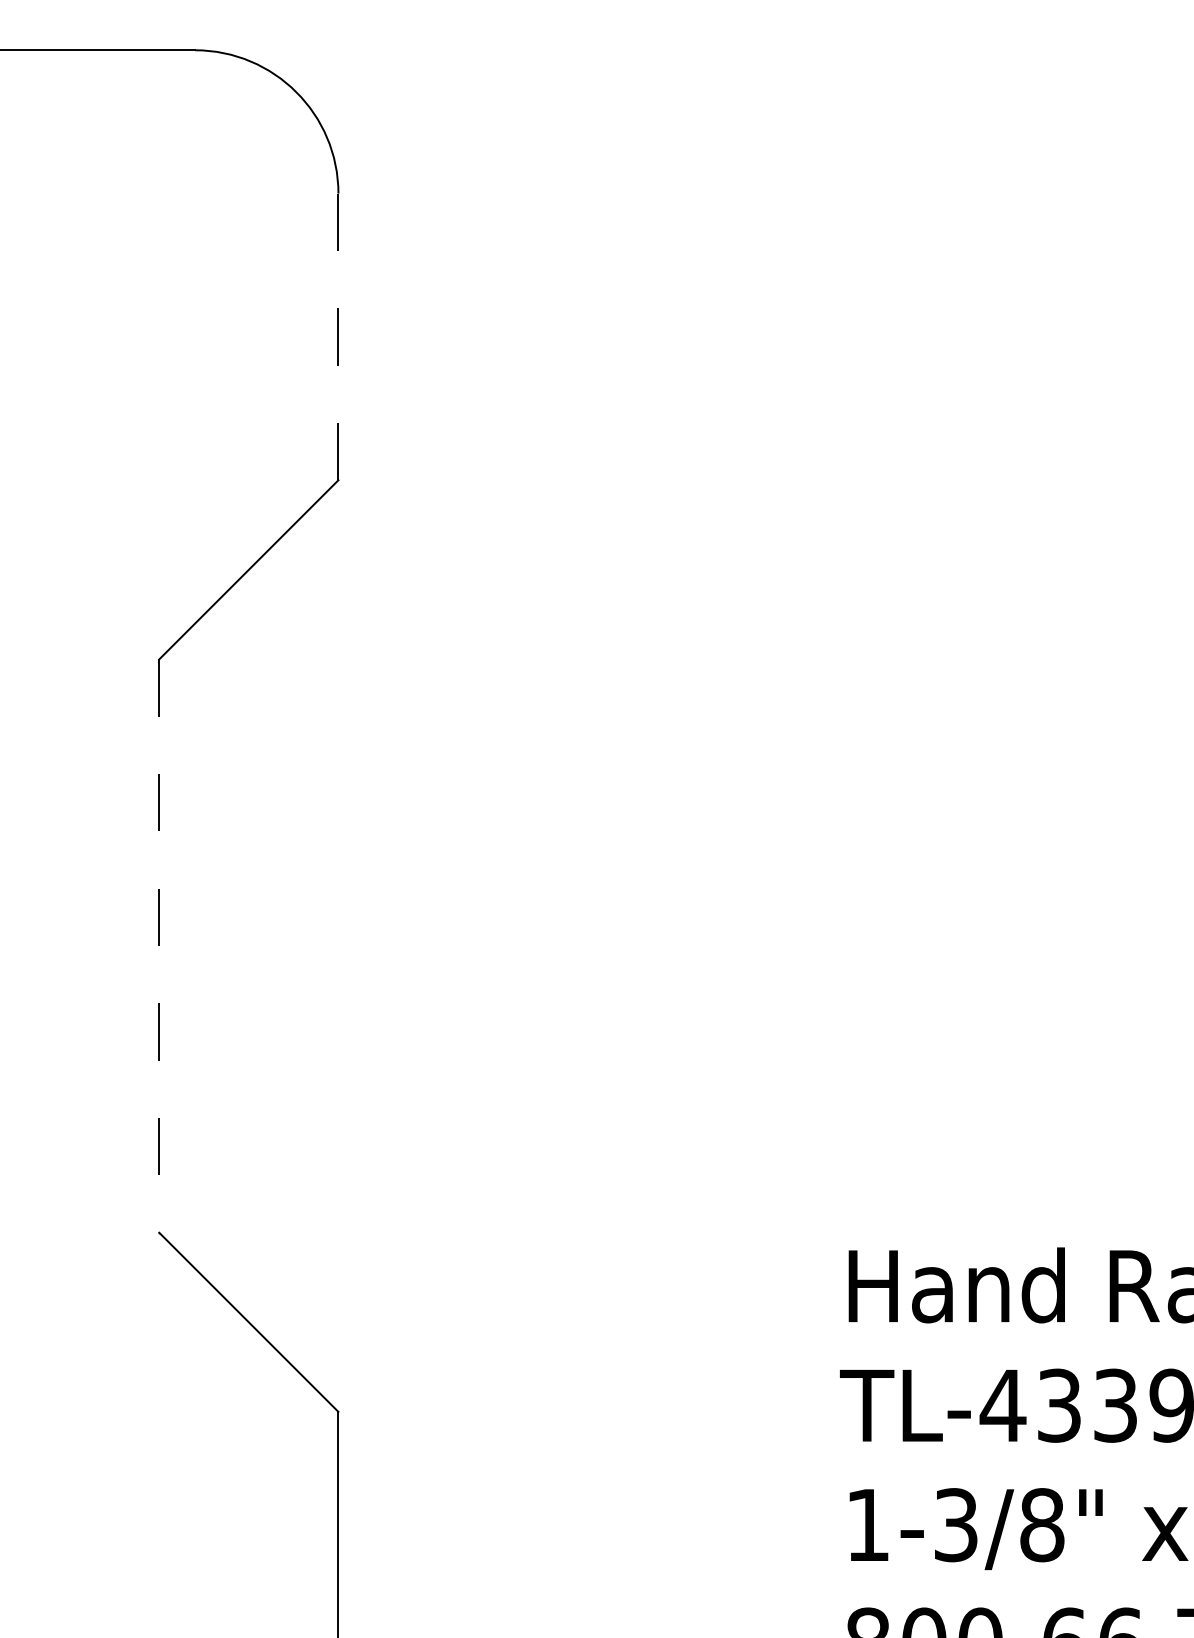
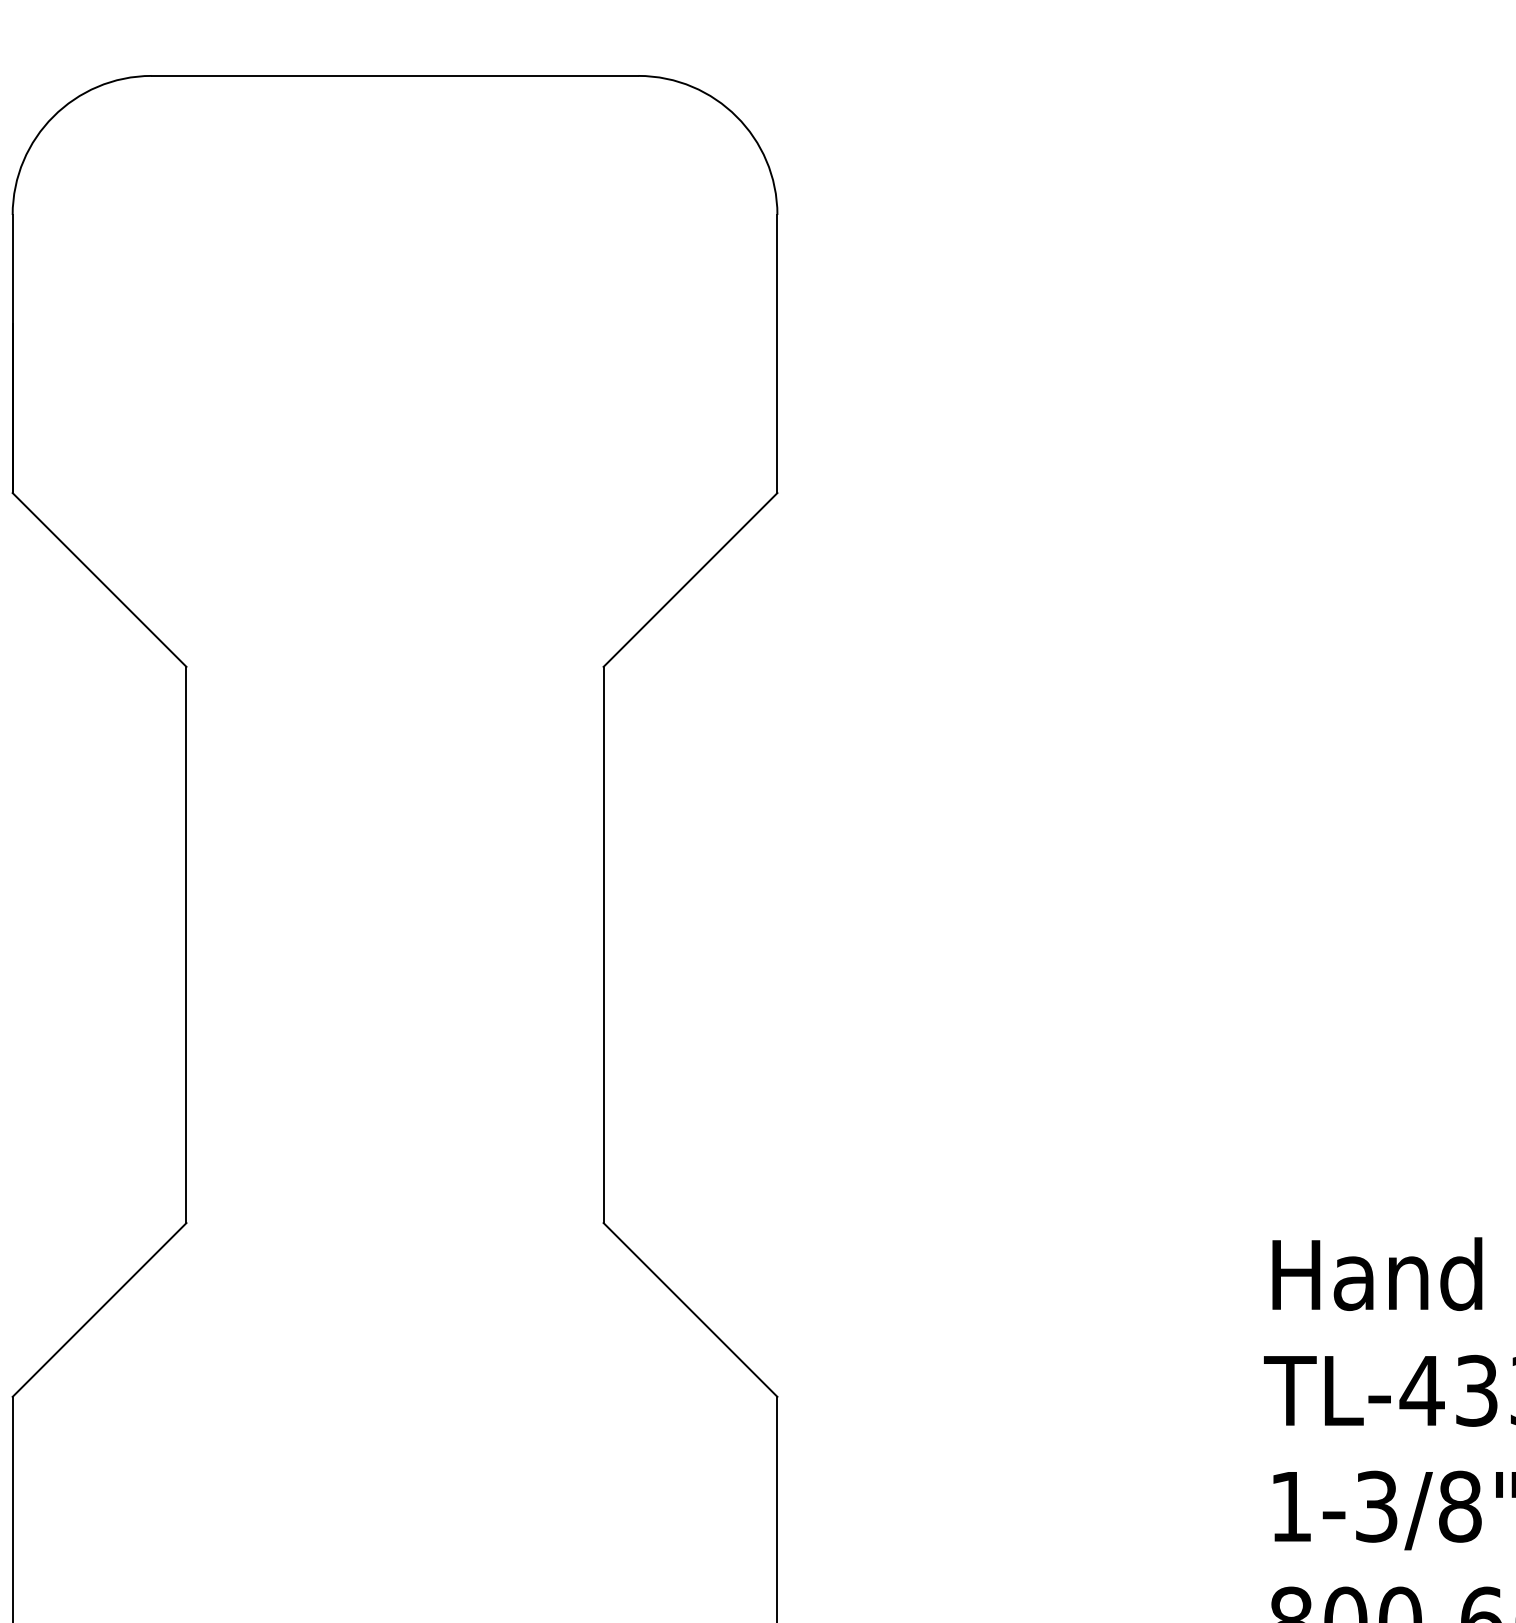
line: (338, 336) -> (777, 353), dashed -> solid
line: (159, 946) -> (603, 945), dashed -> solid

